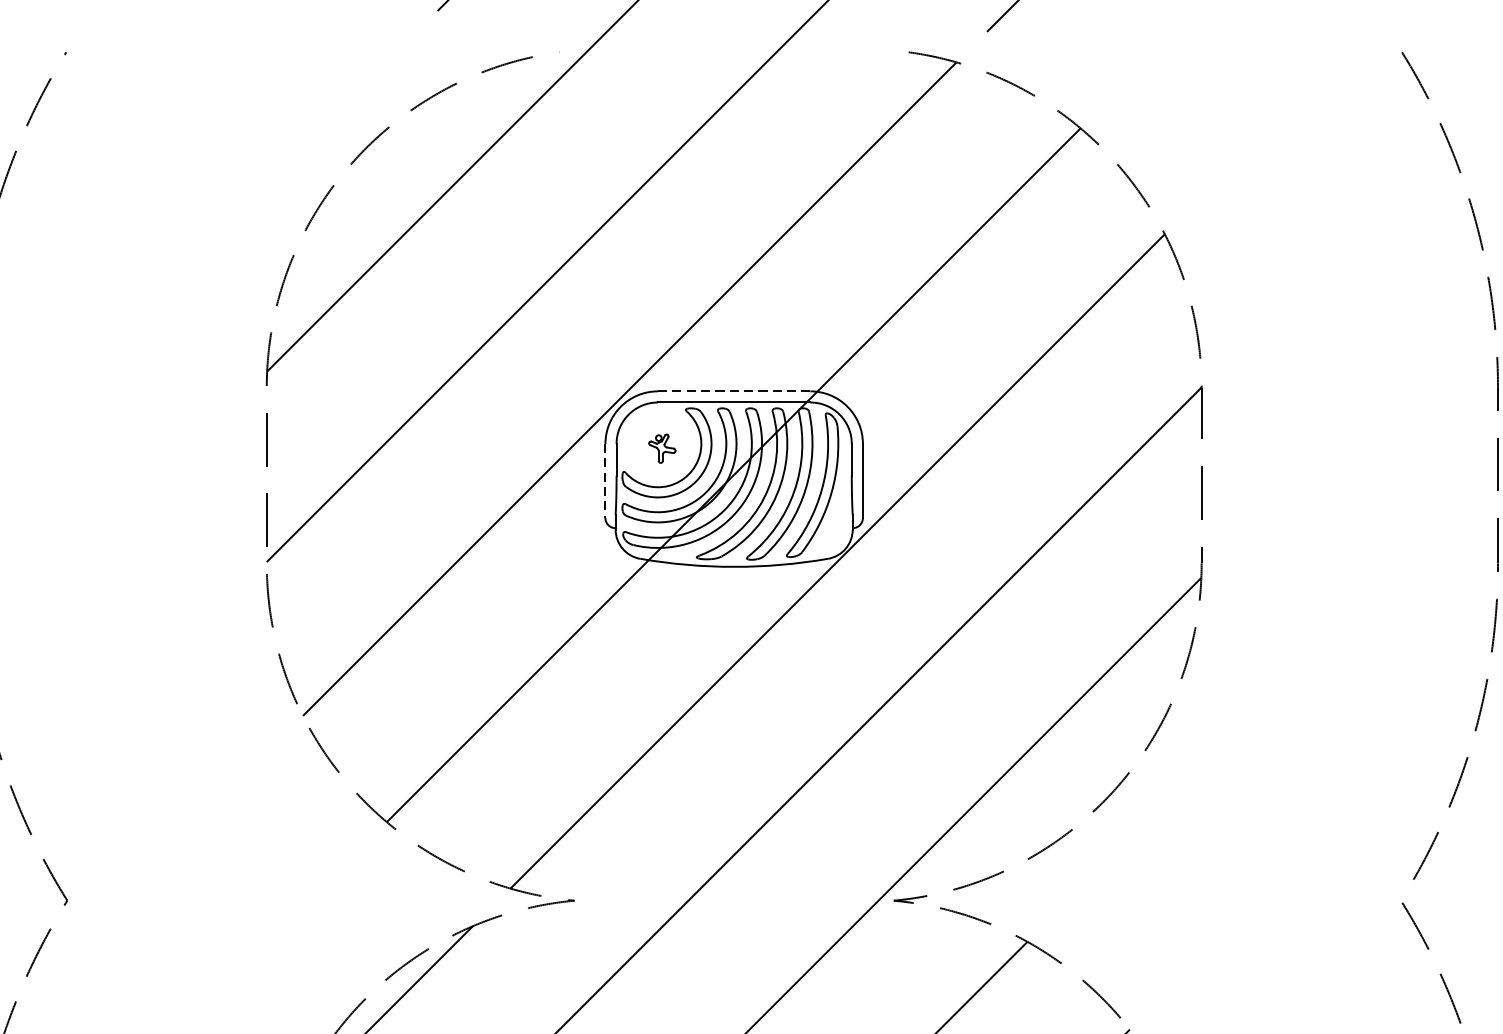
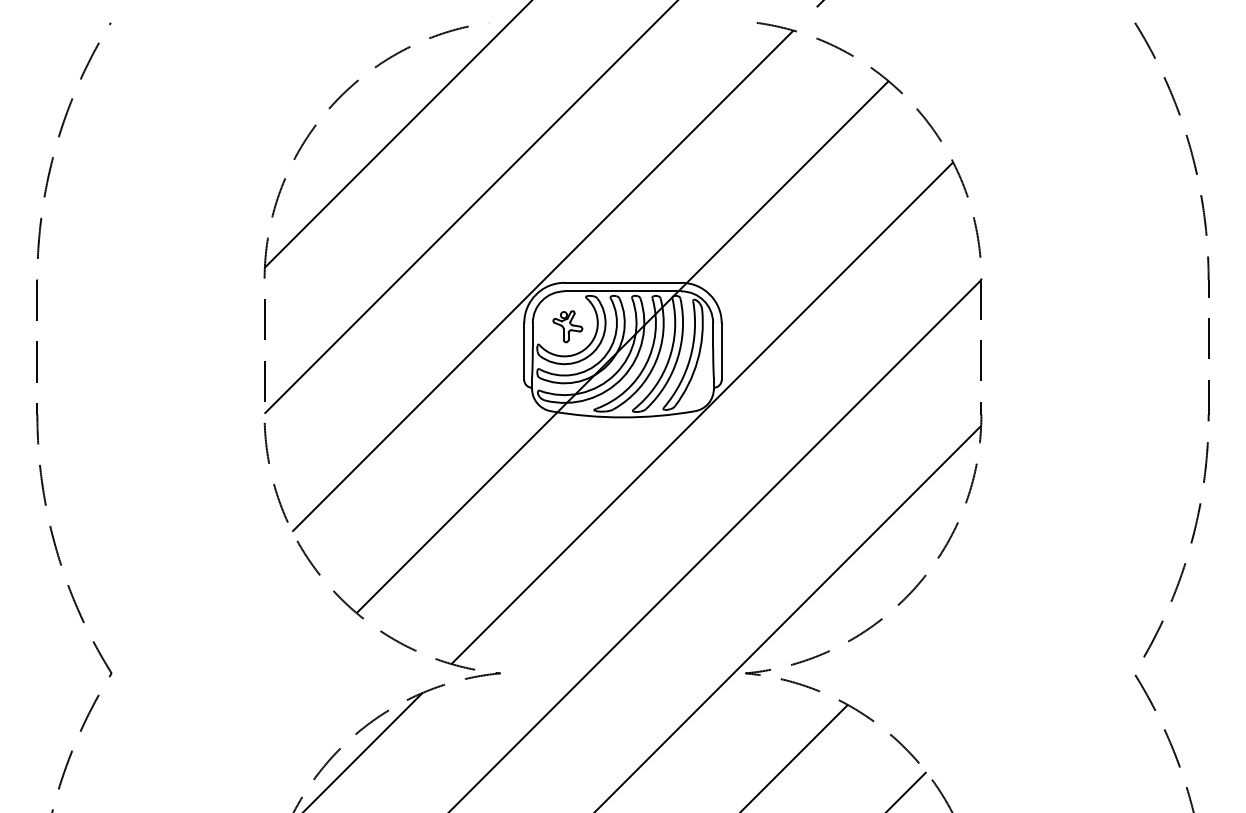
line: (734, 390) -> (623, 282), dashed -> solid
part: (661, 448) -> (567, 326), size x1.43
line: (605, 482) -> (524, 352), dashed -> solid

